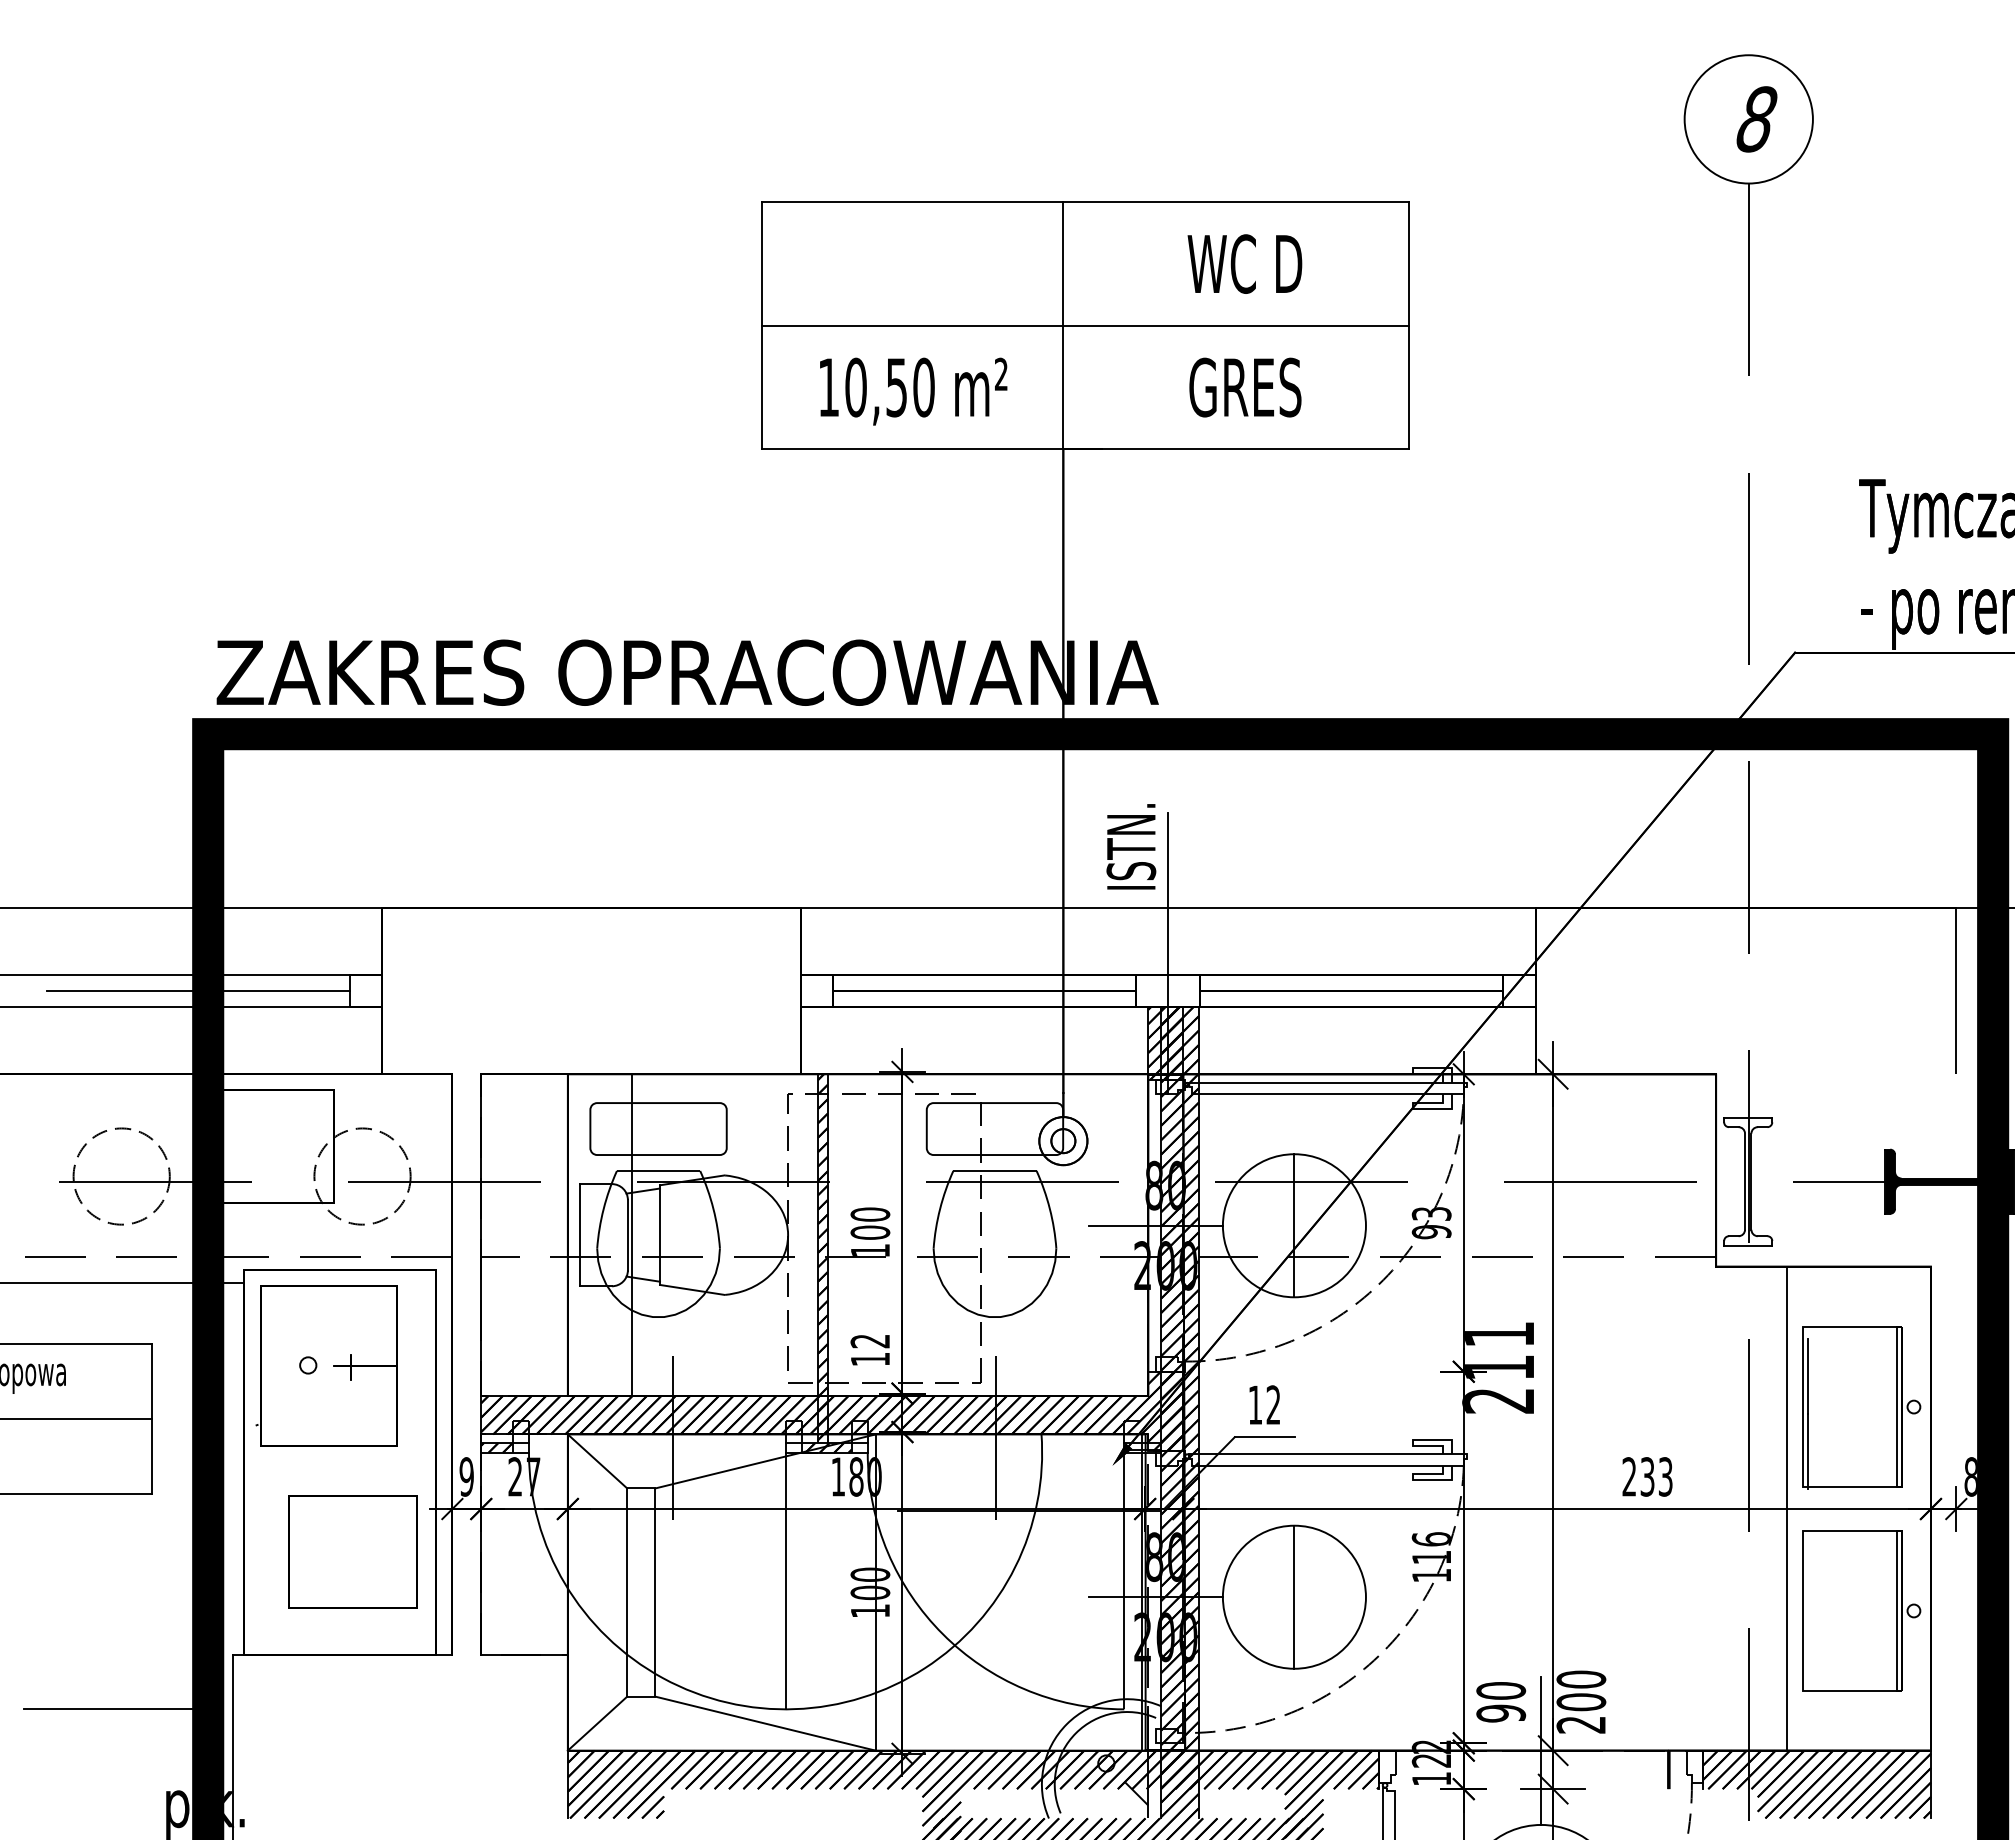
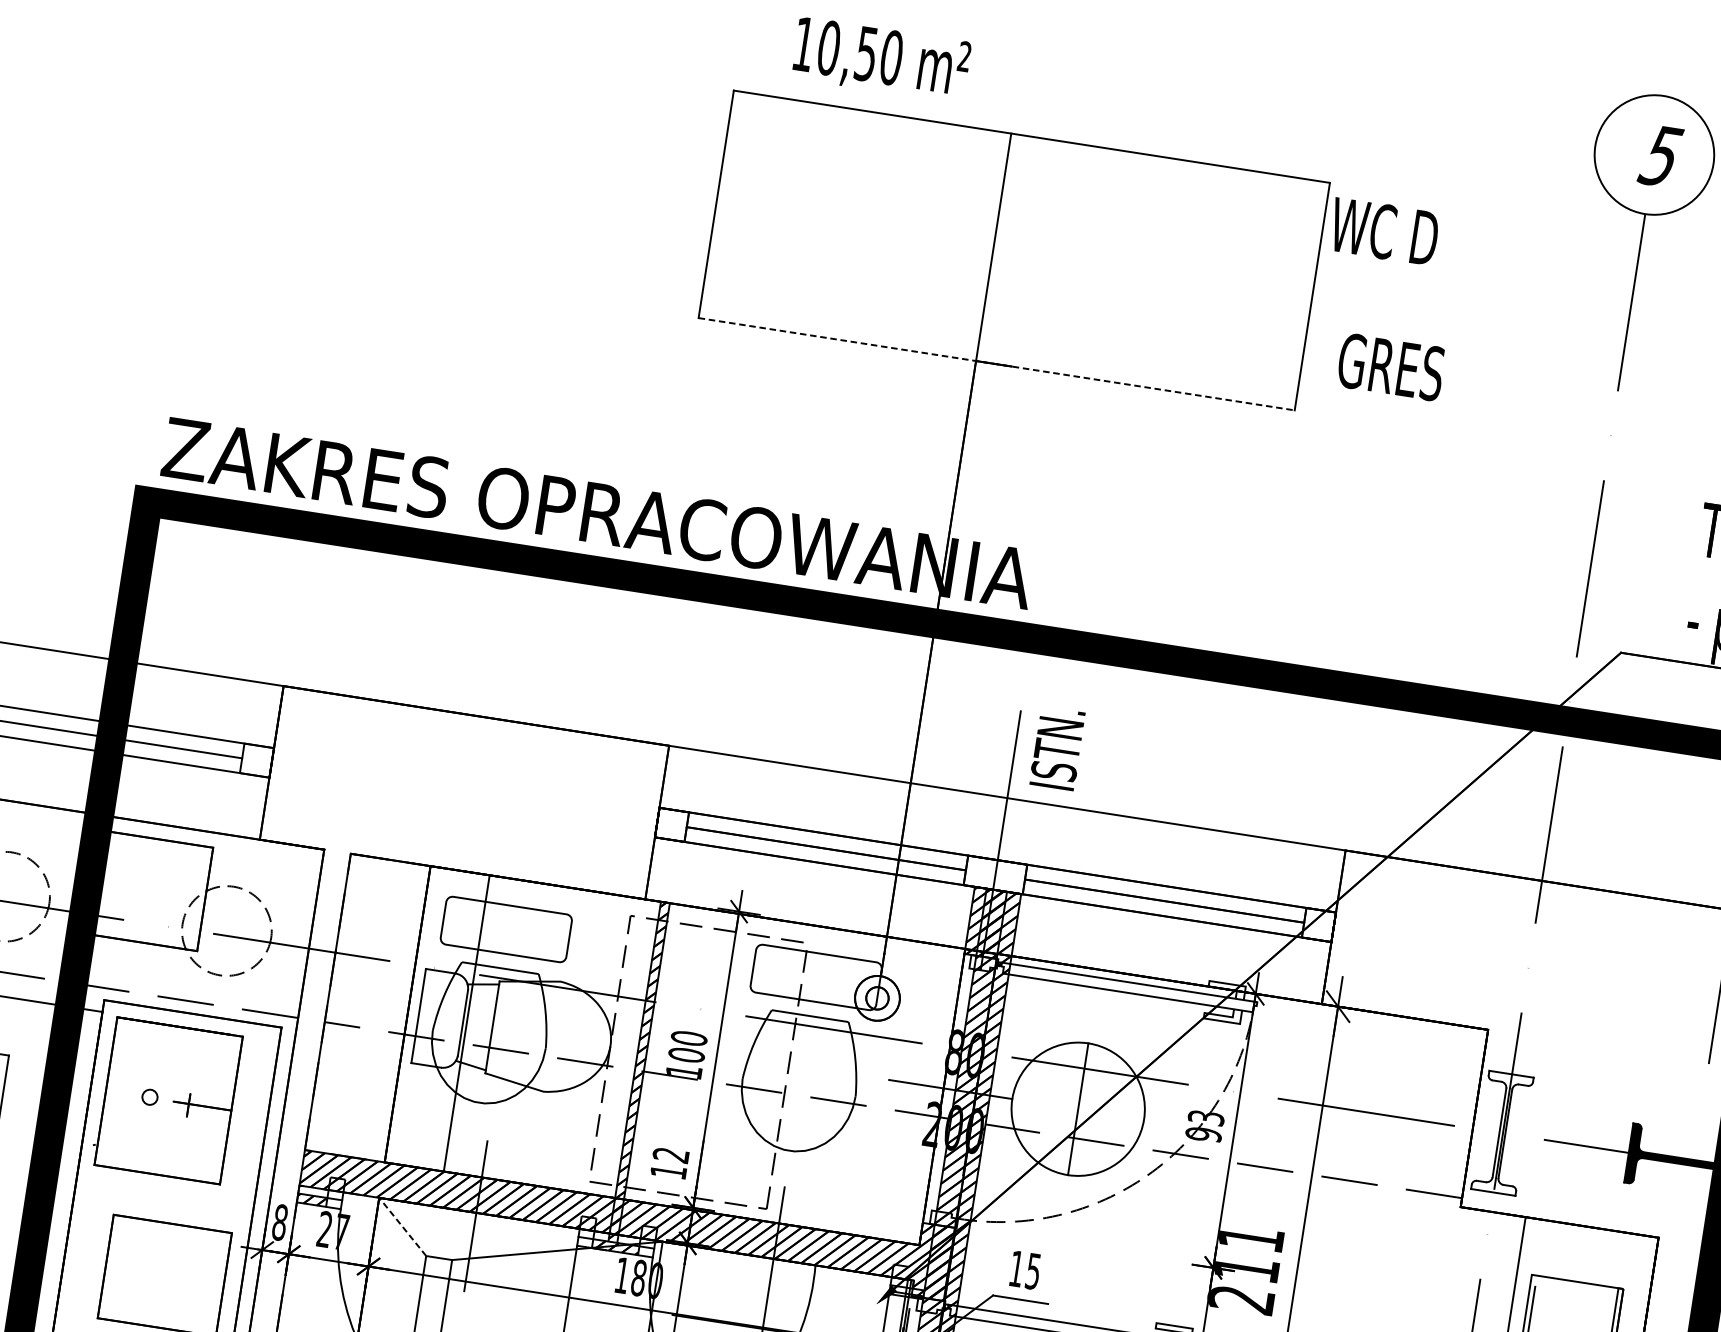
text: (1755, 119) -> (1660, 156), 8 -> 5
text: (1244, 263) -> (1383, 231), moved
line: (1085, 326) -> (1013, 251), removed
text: (1245, 387) -> (1391, 367), moved
text: (913, 391) -> (881, 59), moved
line: (1085, 449) -> (996, 364), solid -> dashed
text: (1131, 846) -> (1057, 748), moved
text: (1273, 1405) -> (1033, 1271), 12 -> 15
line: (597, 1461) -> (402, 1226), solid -> dashed
text: (466, 1476) -> (279, 1222), 9 -> 8

